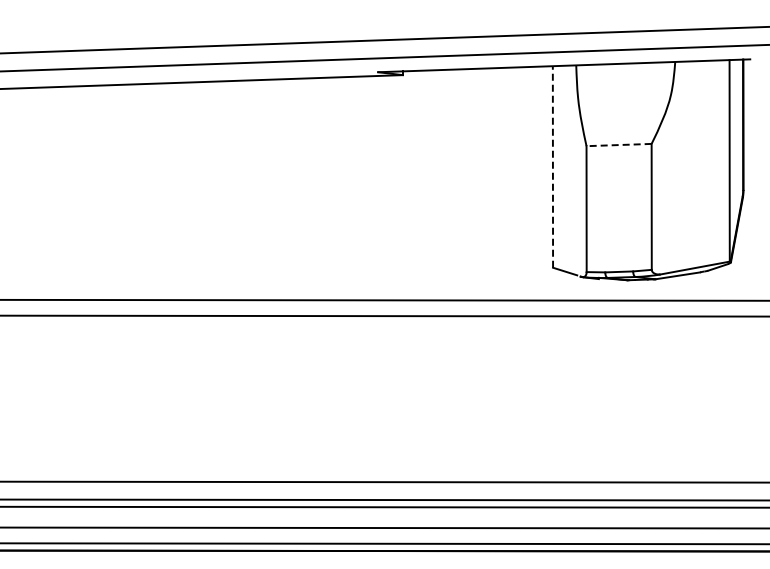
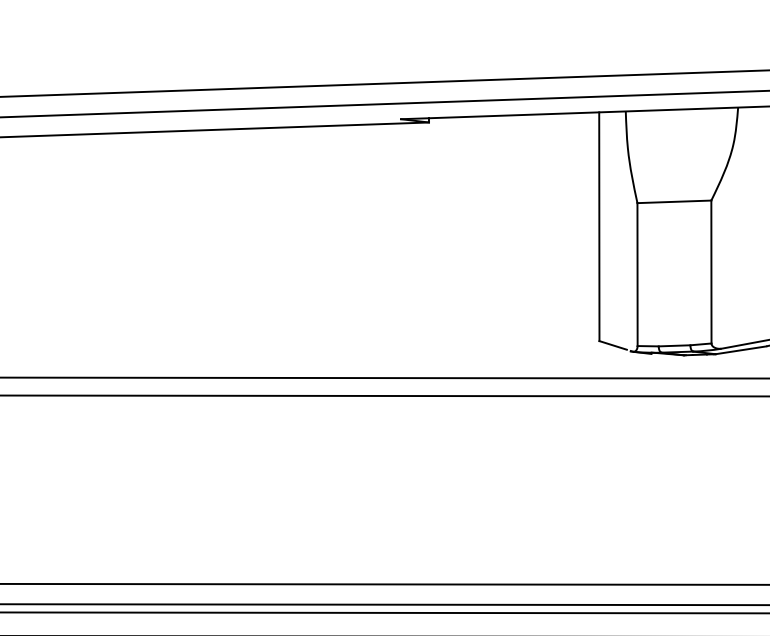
line: (619, 145) -> (674, 202), dashed -> solid
line: (552, 166) -> (598, 226), dashed -> solid

